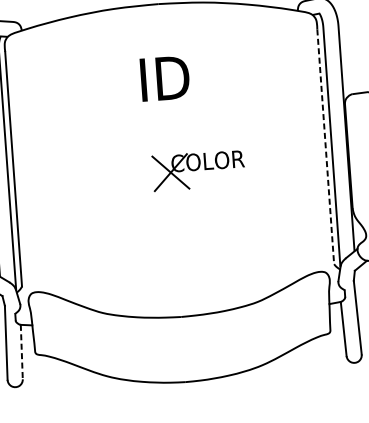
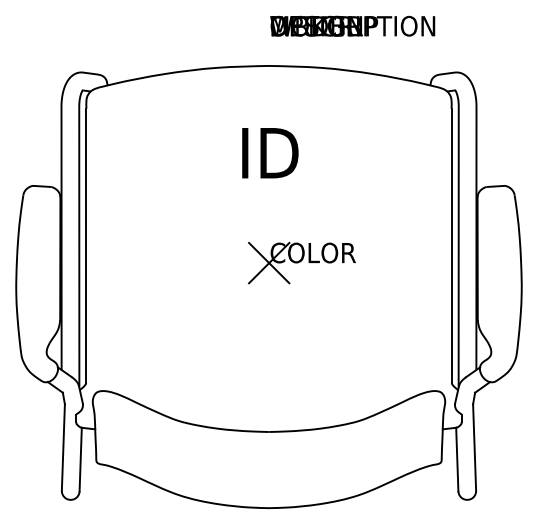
line: (325, 147) -> (451, 246), dashed -> solid
line: (21, 352) -> (80, 459), dashed -> solid

